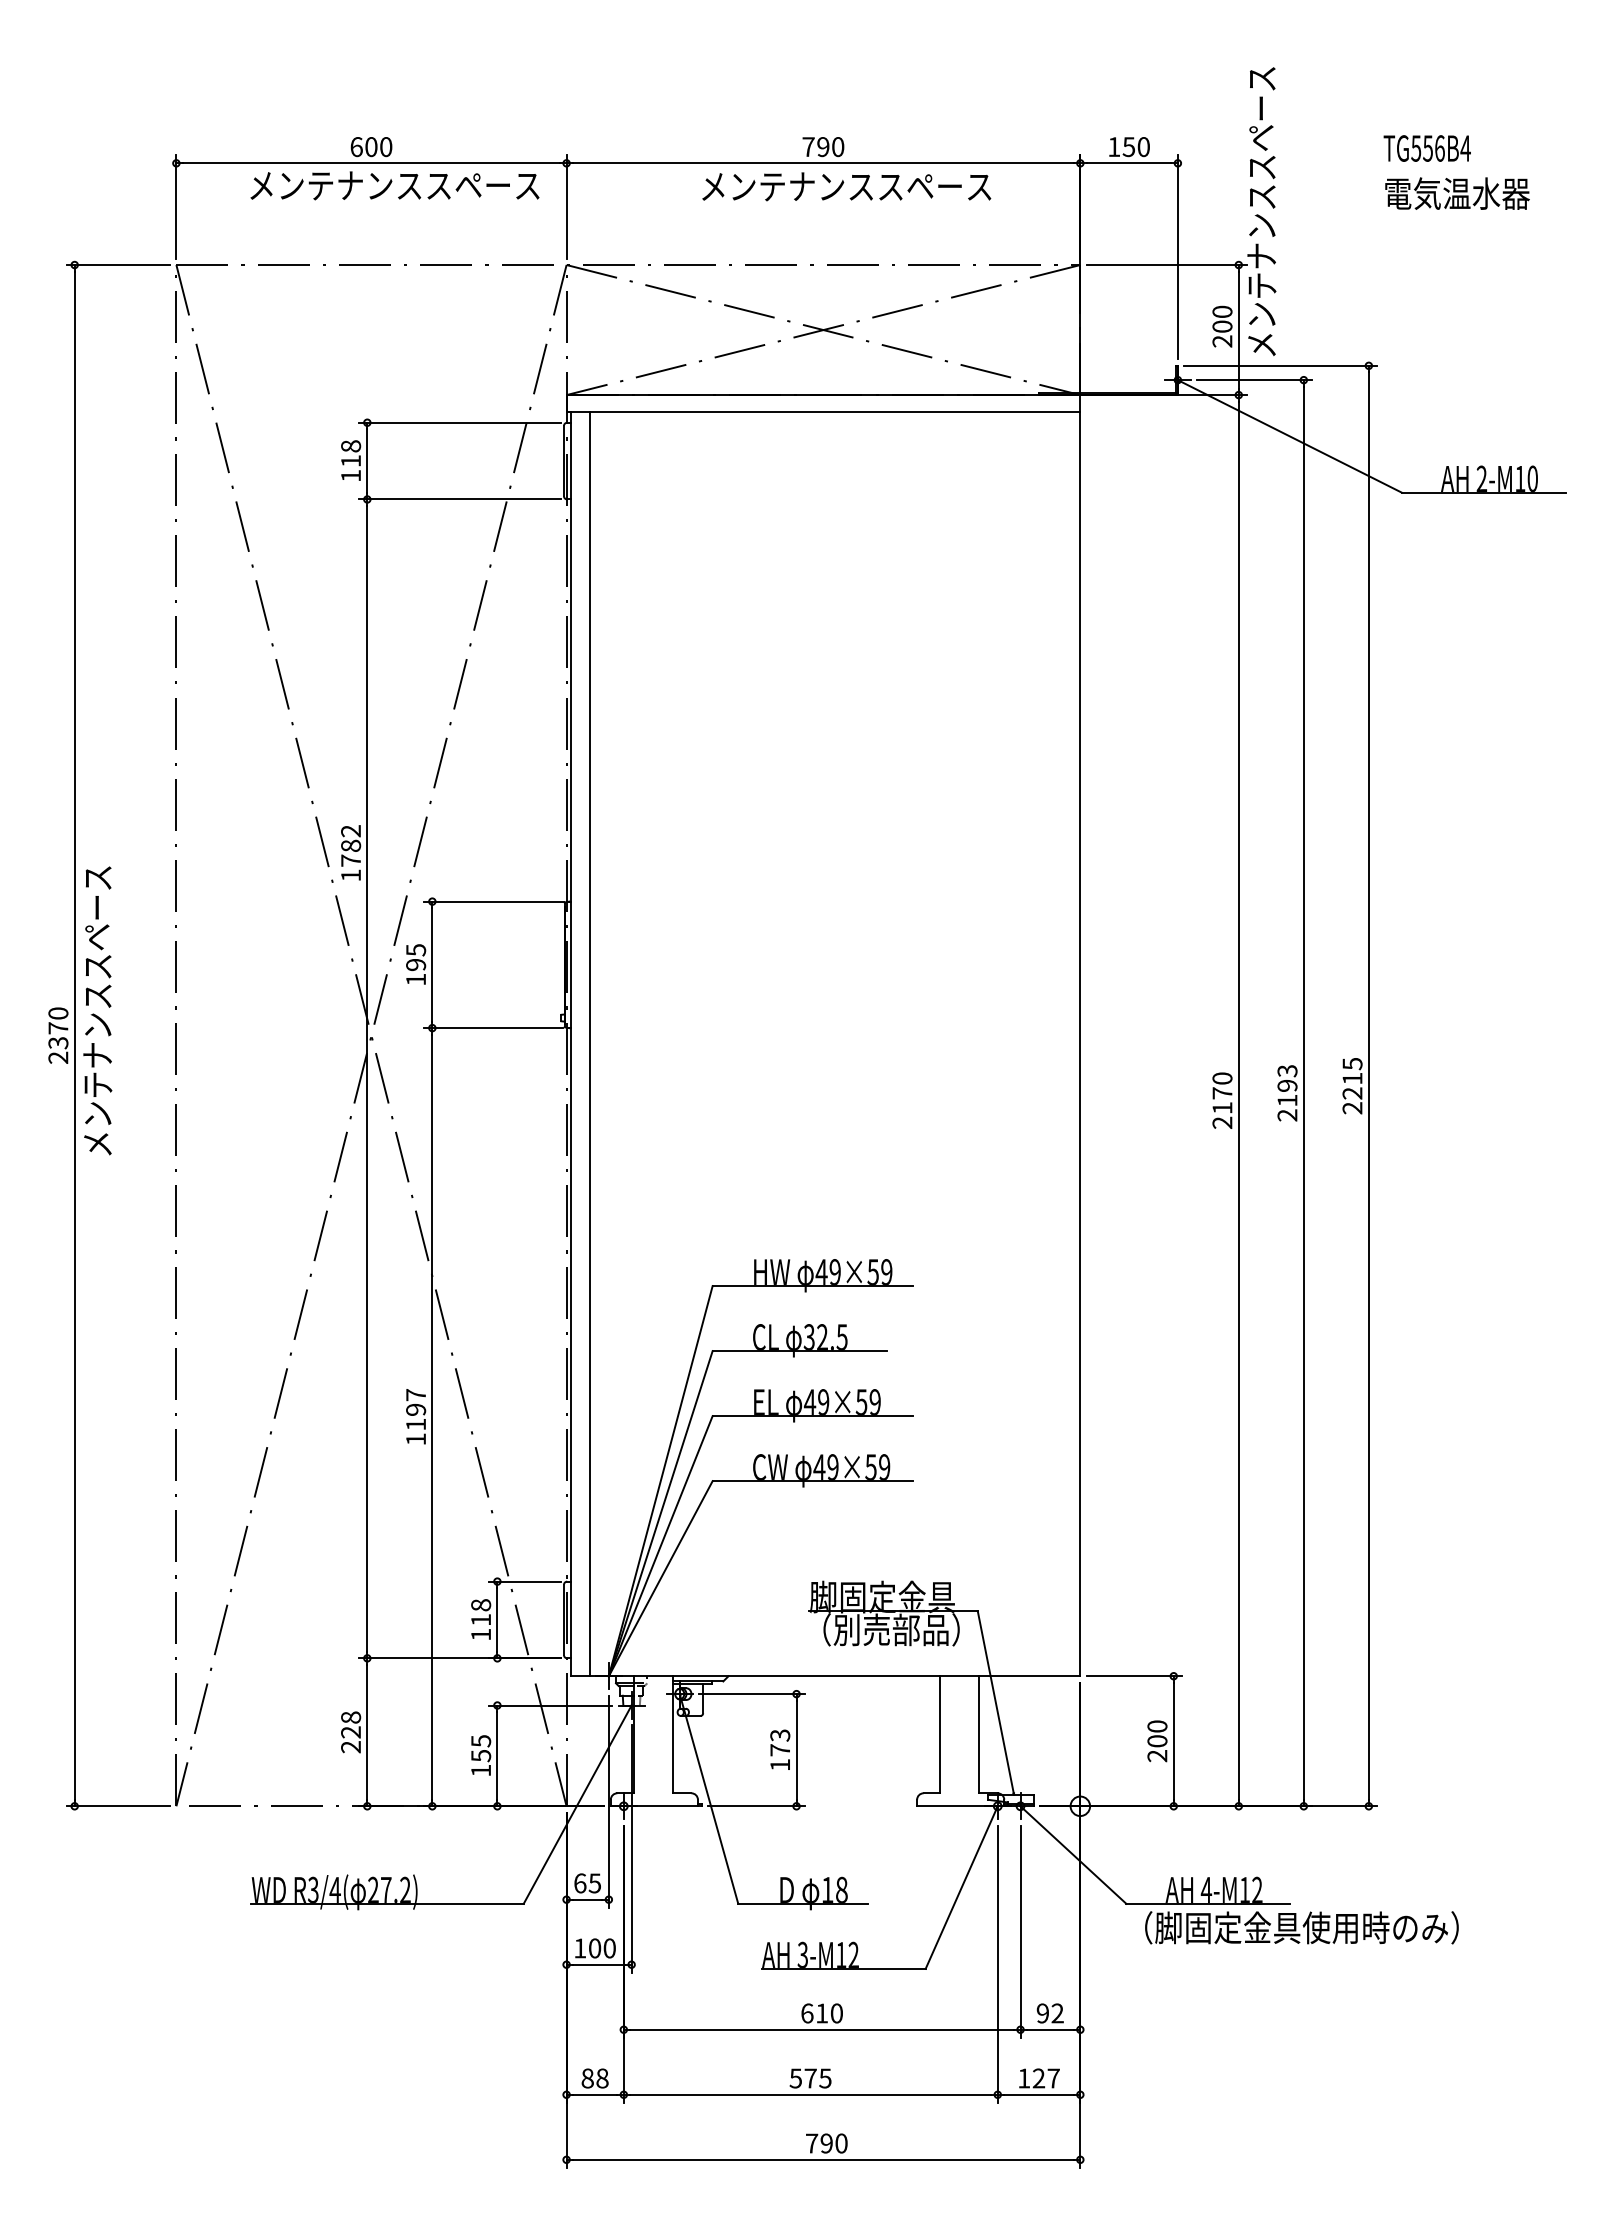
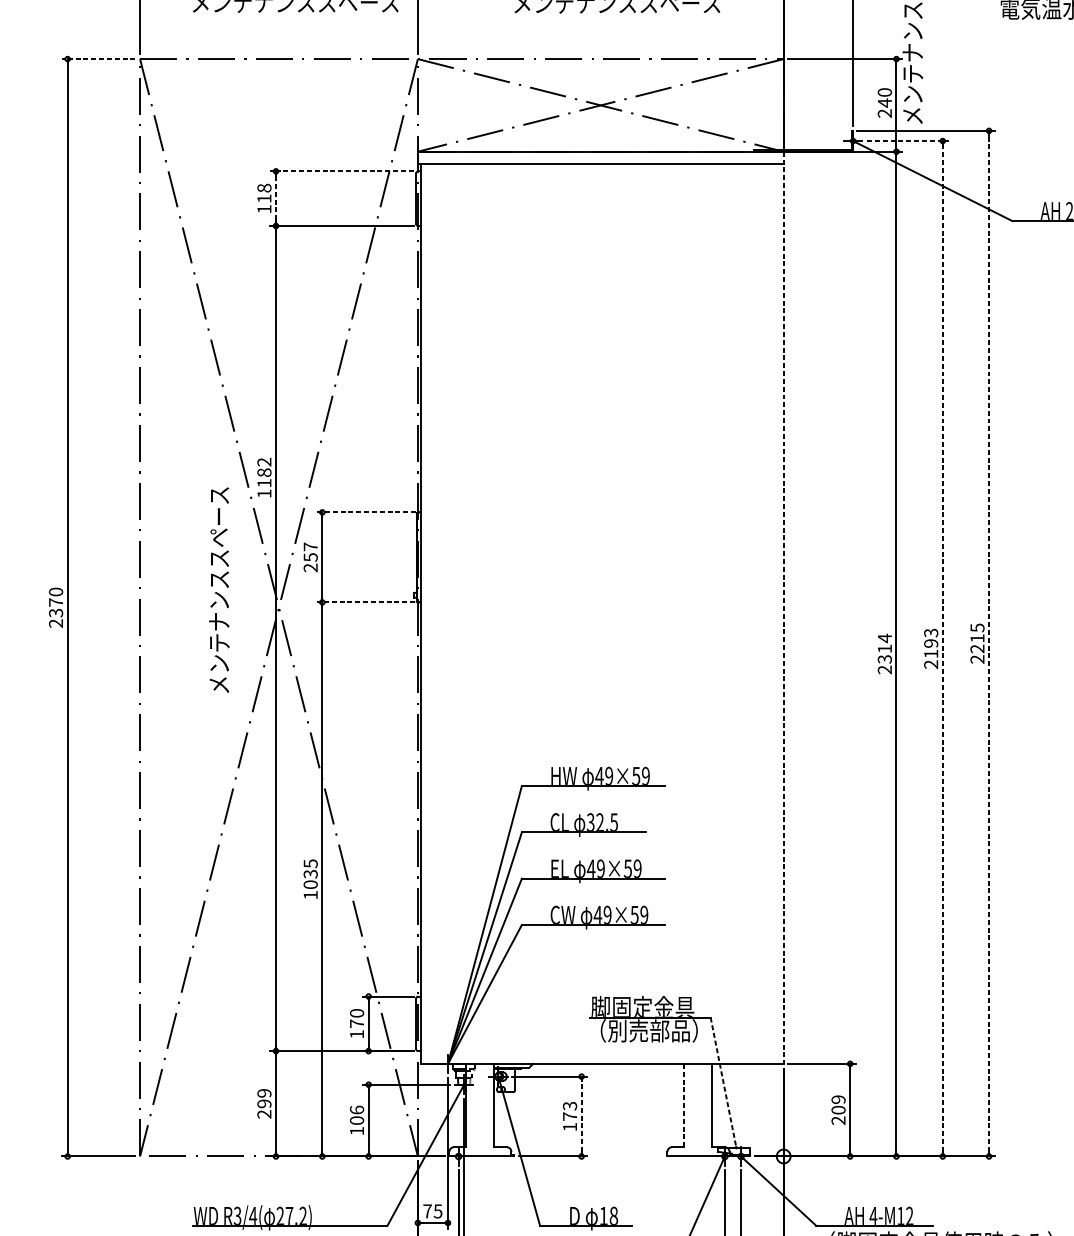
line: (118, 265) -> (98, 59), solid -> dashed
text: (1222, 326) -> (884, 102), 200 -> 240
line: (1255, 380) -> (908, 141), solid -> dashed
line: (459, 422) -> (341, 171), solid -> dashed
line: (367, 461) -> (276, 198), solid -> dashed
text: (350, 860) -> (264, 483), 1782 -> 1182
line: (494, 901) -> (366, 512), solid -> dashed
text: (416, 964) -> (311, 557), 195 -> 257
text: (97, 1010) -> (219, 589), moved
line: (492, 1028) -> (365, 602), solid -> dashed
line: (1080, 1035) -> (783, 607), solid -> dashed
line: (590, 1044) -> (434, 614), removed
line: (1368, 1086) -> (988, 643), solid -> dashed
text: (1222, 1093) -> (884, 648), 2170 -> 2314
line: (1303, 1093) -> (942, 648), solid -> dashed
text: (416, 1409) -> (311, 873), 1197 -> 1035
text: (480, 1612) -> (356, 1018), 118 -> 170
line: (996, 1703) -> (723, 1083), solid -> dashed
text: (351, 1724) -> (264, 1098), 228 -> 299
text: (1157, 1726) -> (838, 1099), 200 -> 209
line: (940, 1734) -> (684, 1105), solid -> dashed
text: (481, 1748) -> (357, 1115), 155 -> 106
line: (796, 1750) -> (581, 1116), solid -> dashed
text: (580, 1883) -> (427, 1211), 65 -> 75

